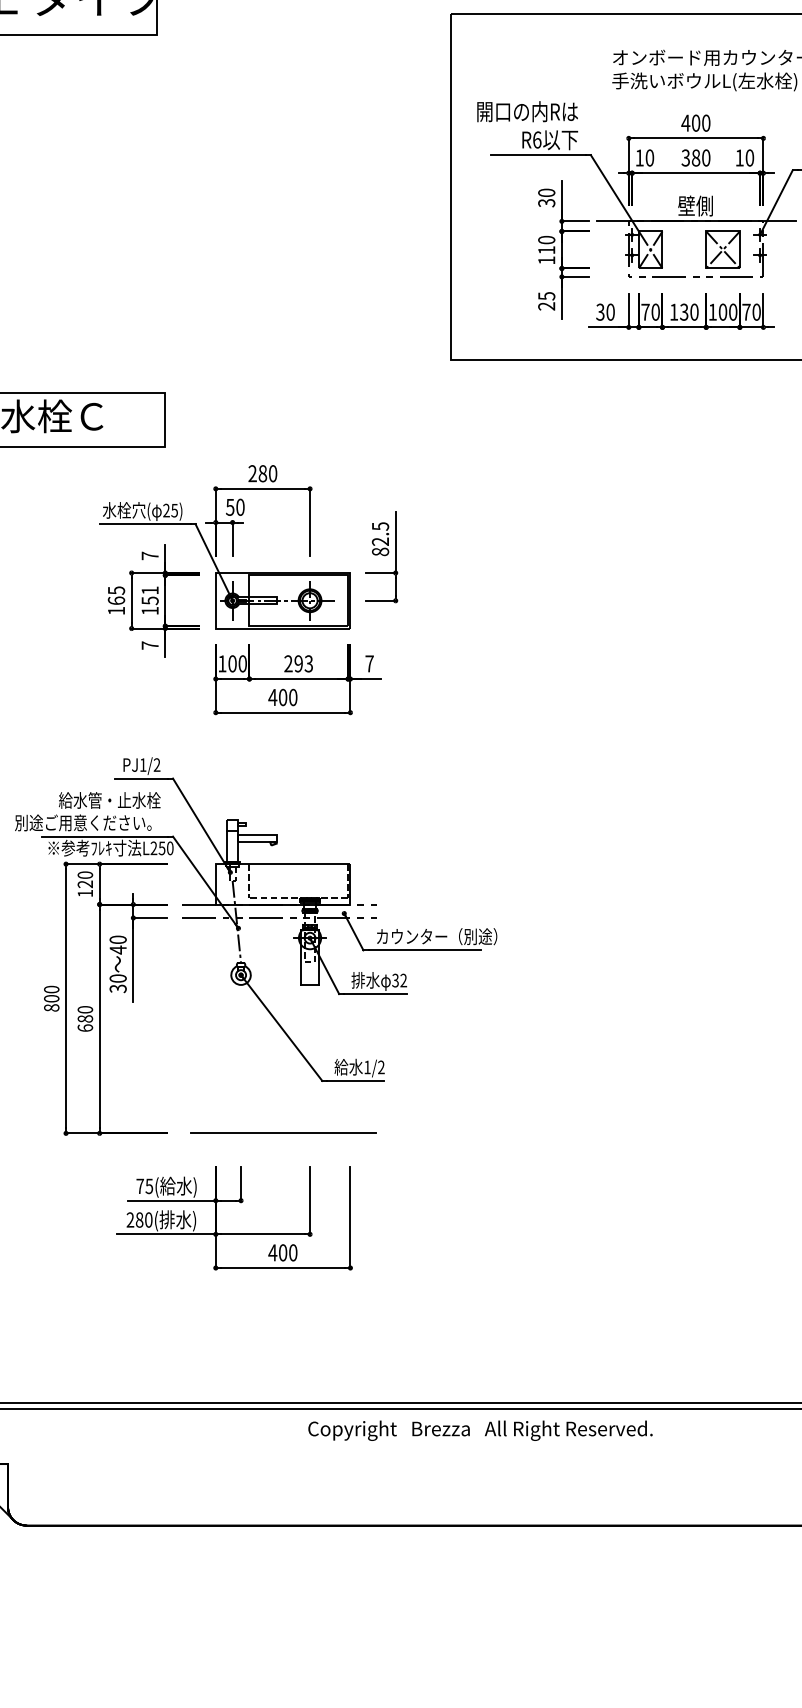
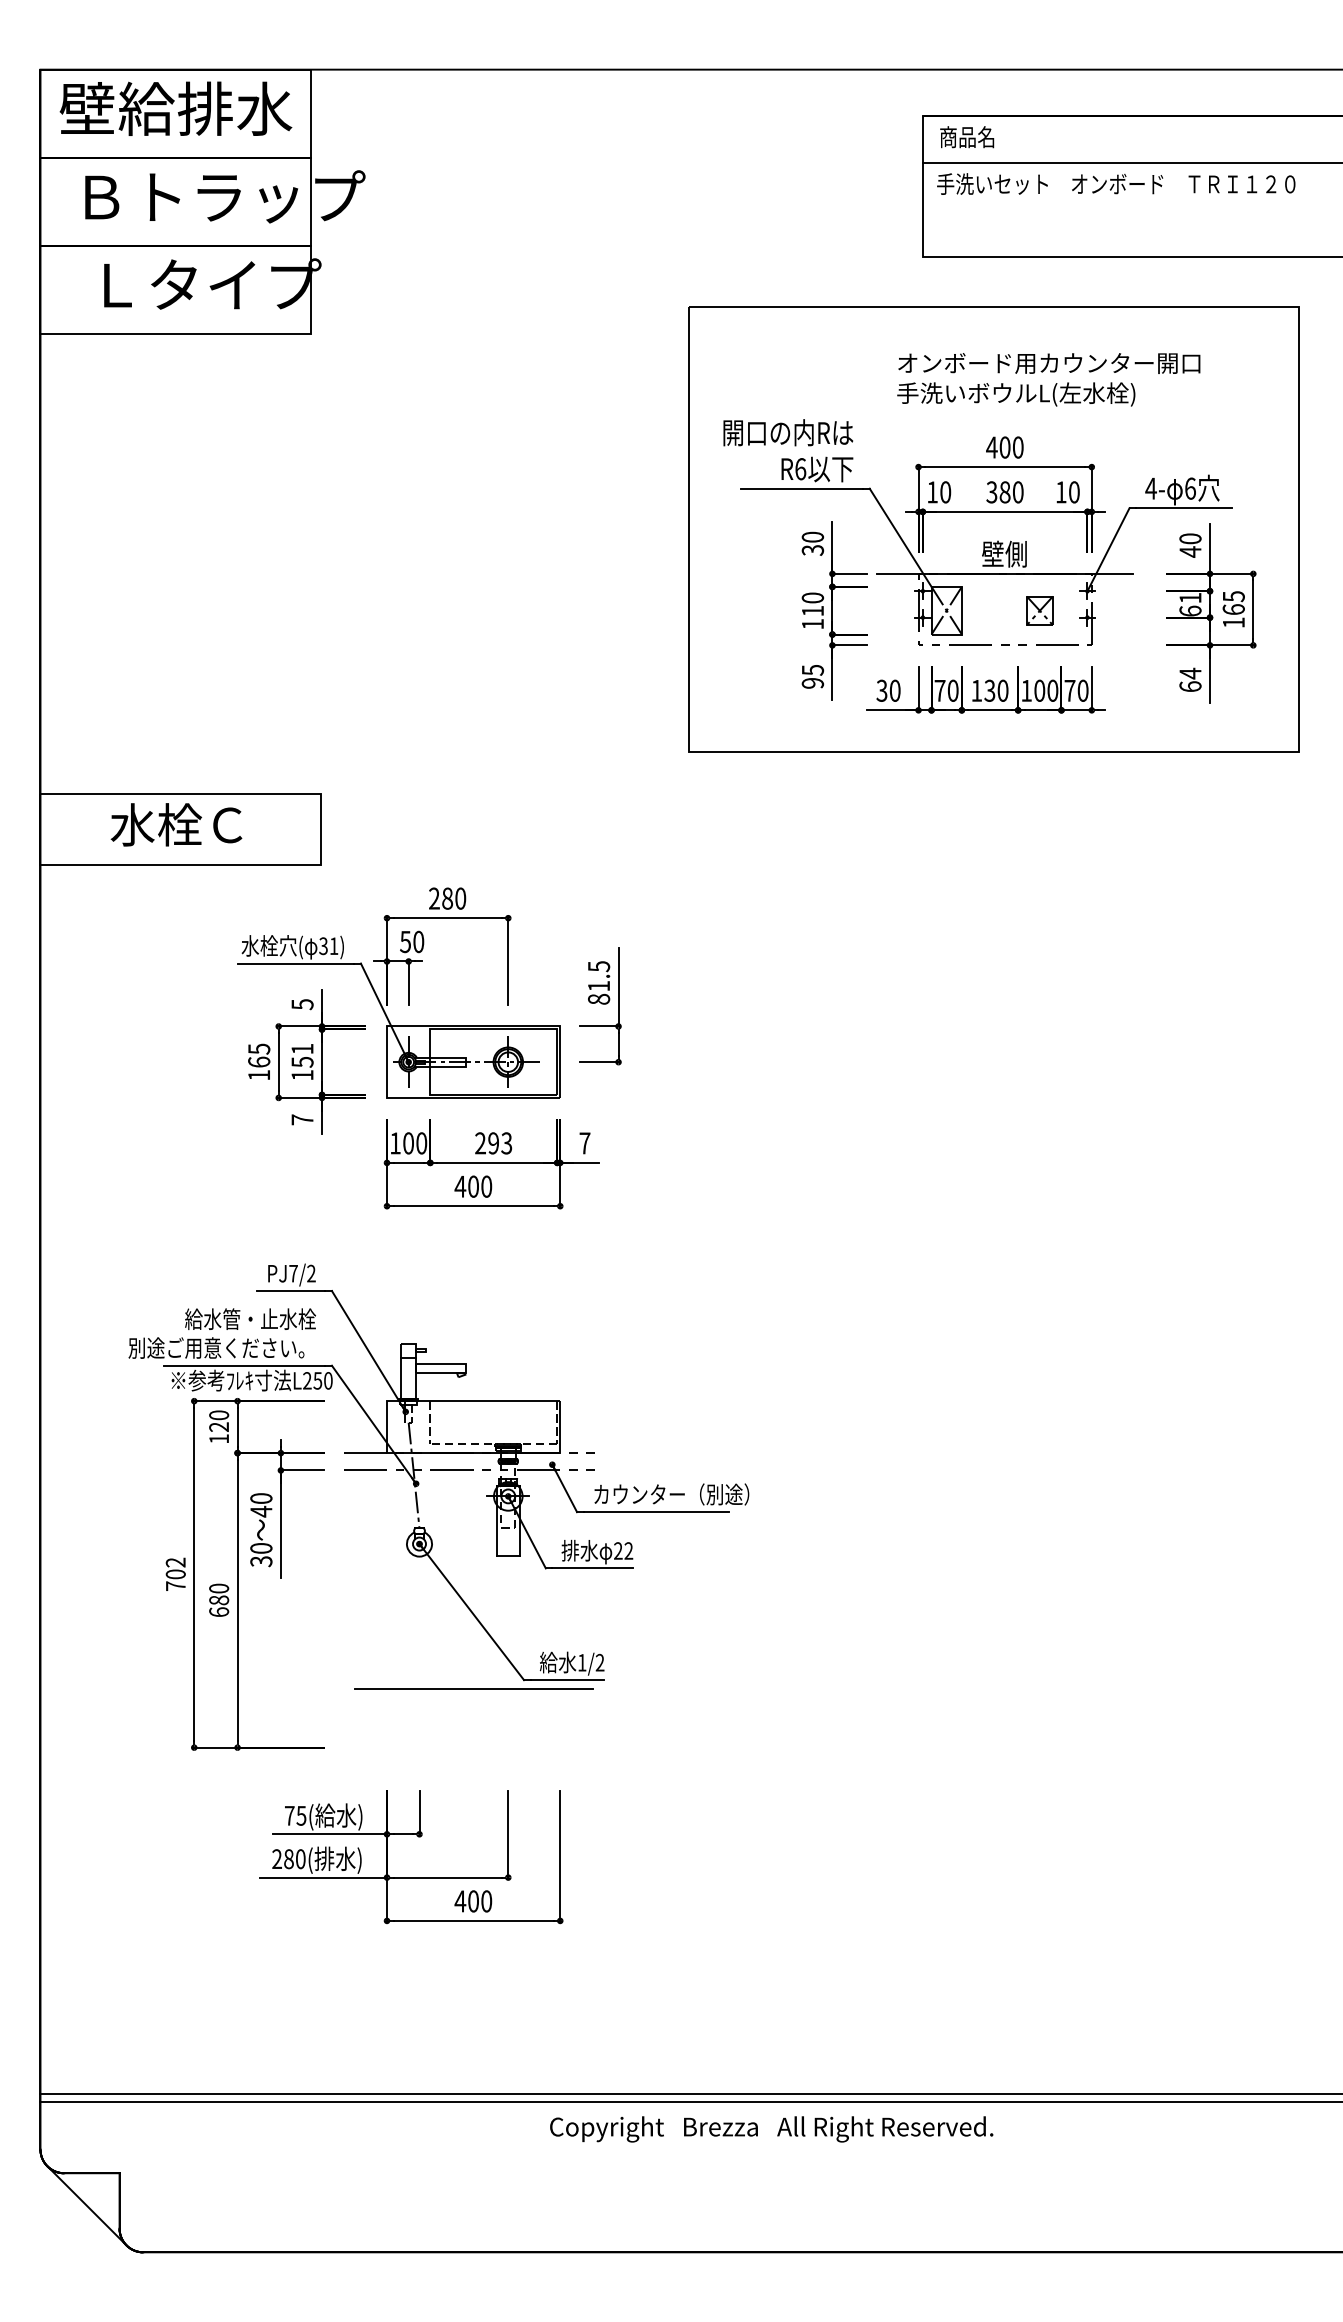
part: (722, 249) -> (1039, 610), size x0.6
text: (547, 306) -> (813, 683), 25 -> 95
text: (170, 510) -> (328, 946), 25) -> 31)
text: (380, 541) -> (598, 985), 82.5 -> 81.5
text: (150, 555) -> (302, 1004), 7 -> 5
text: (143, 764) -> (293, 1273), PJ1/2 -> PJ7/2
text: (394, 980) -> (617, 1551), 32 -> 22
text: (51, 998) -> (175, 1574), 800 -> 702
line: (283, 1133) -> (473, 1688), moved
text: (480, 1430) -> (771, 2129), moved

